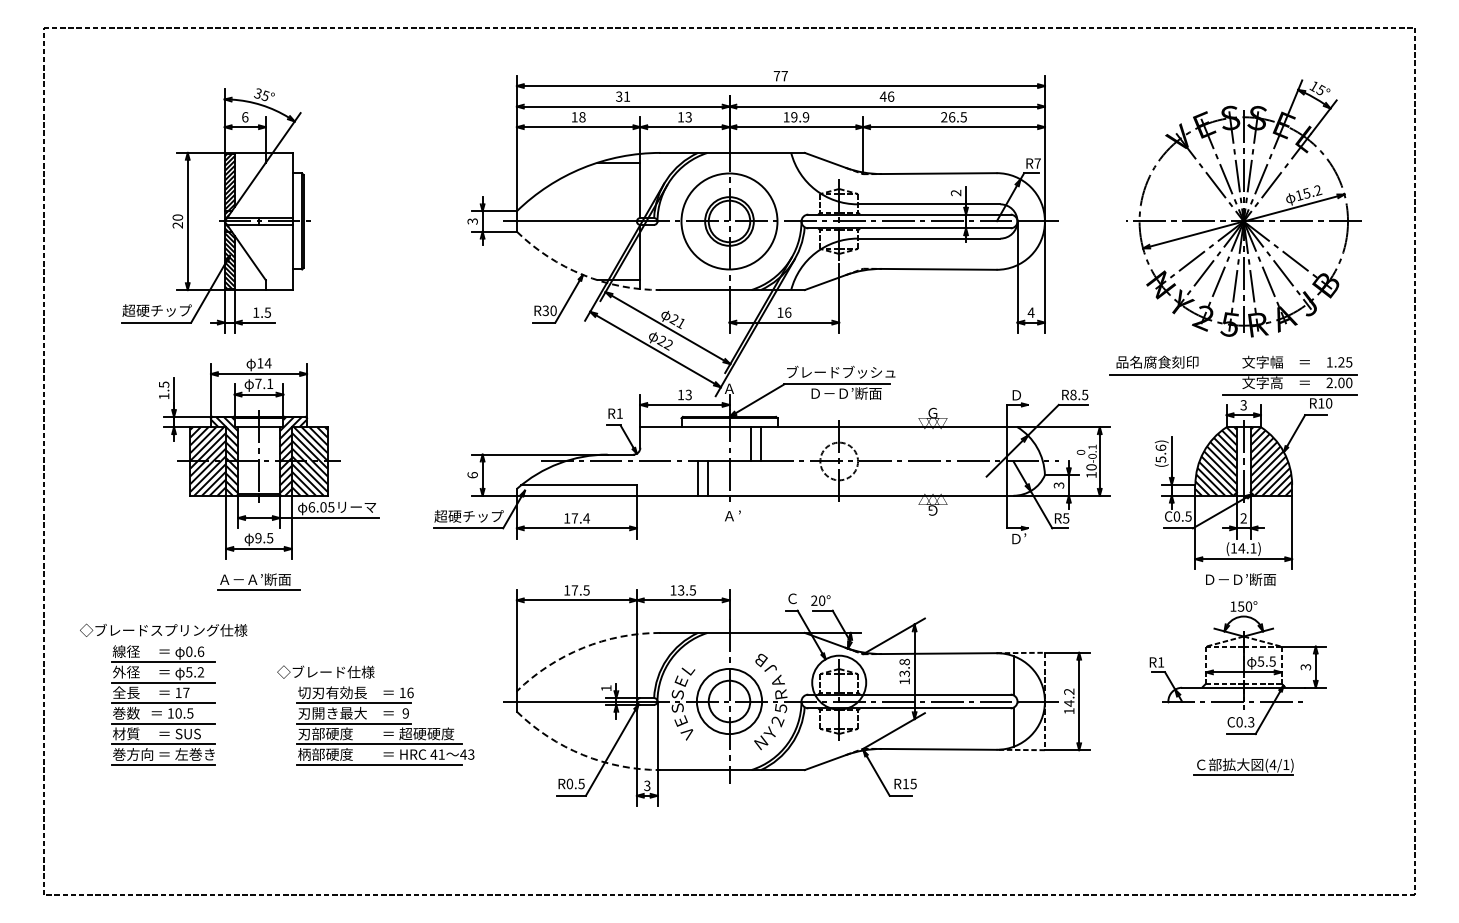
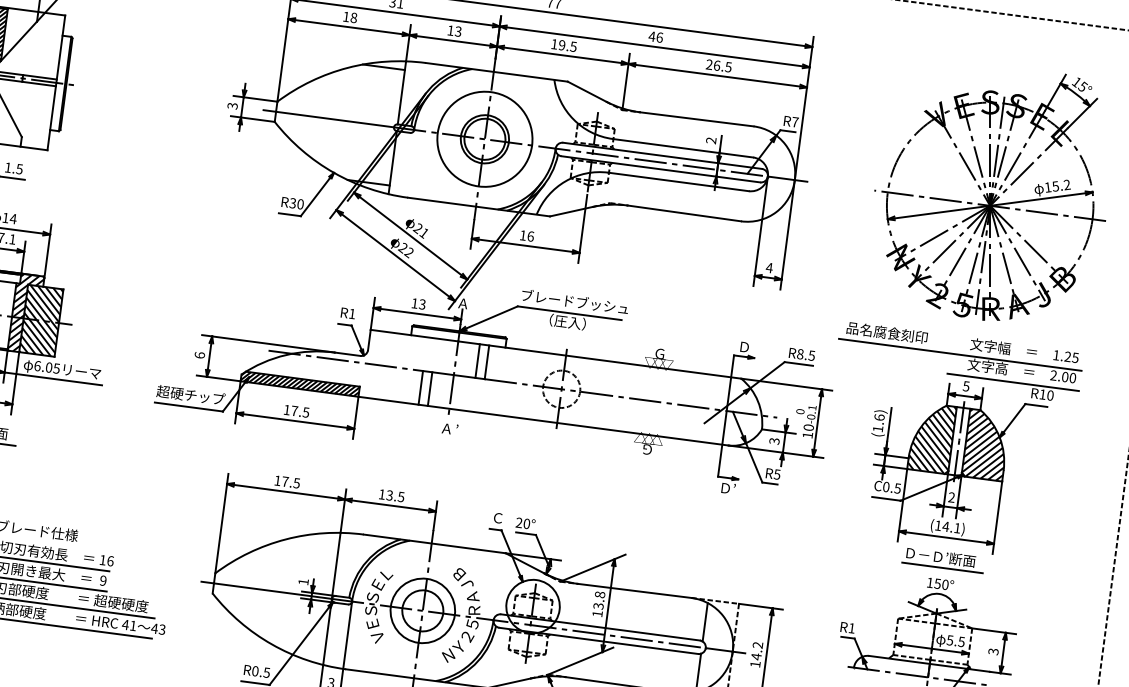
text: (805, 117) -> (573, 46), 19.9 -> 19.5
arc: (582, 274) -> (333, 172), dashed -> solid
text: (846, 393) -> (577, 323), Ｄ－Ｄ’断面 -> （圧入）
text: (1243, 404) -> (966, 385), 3 -> 5
text: (1160, 459) -> (877, 428), (5.6) -> (1.6)
hatch: (576, 490) -> (299, 383), added
text: (586, 518) -> (306, 412), 17.4 -> 17.5
line: (1243, 590) -> (942, 568), added
arc: (582, 648) -> (285, 539), dashed -> solid
arc: (582, 754) -> (271, 643), dashed -> solid

